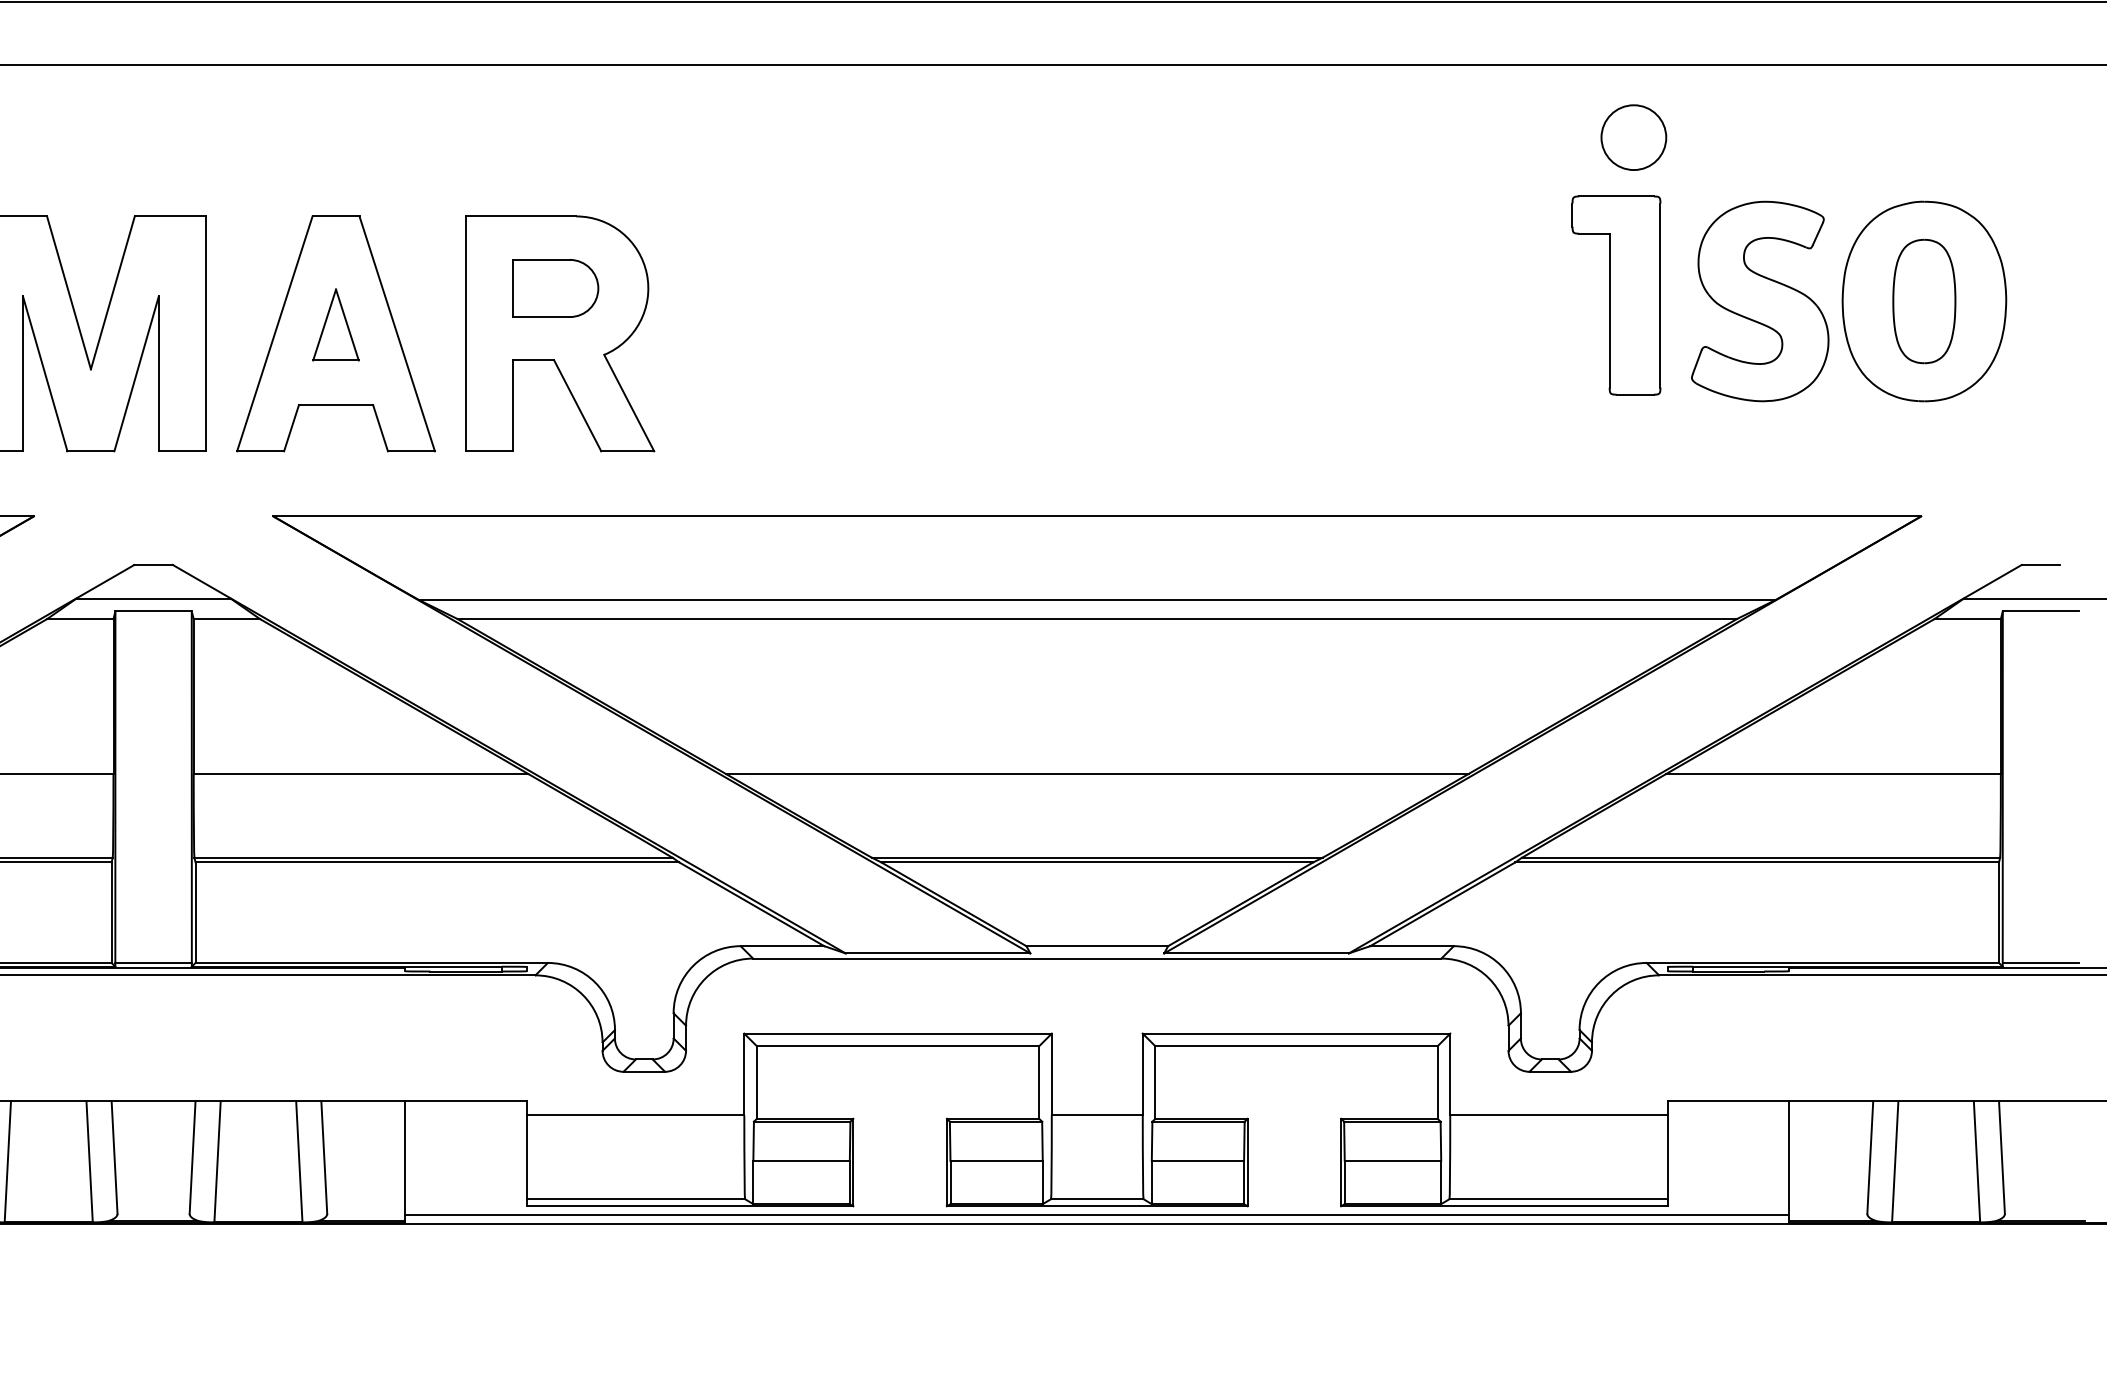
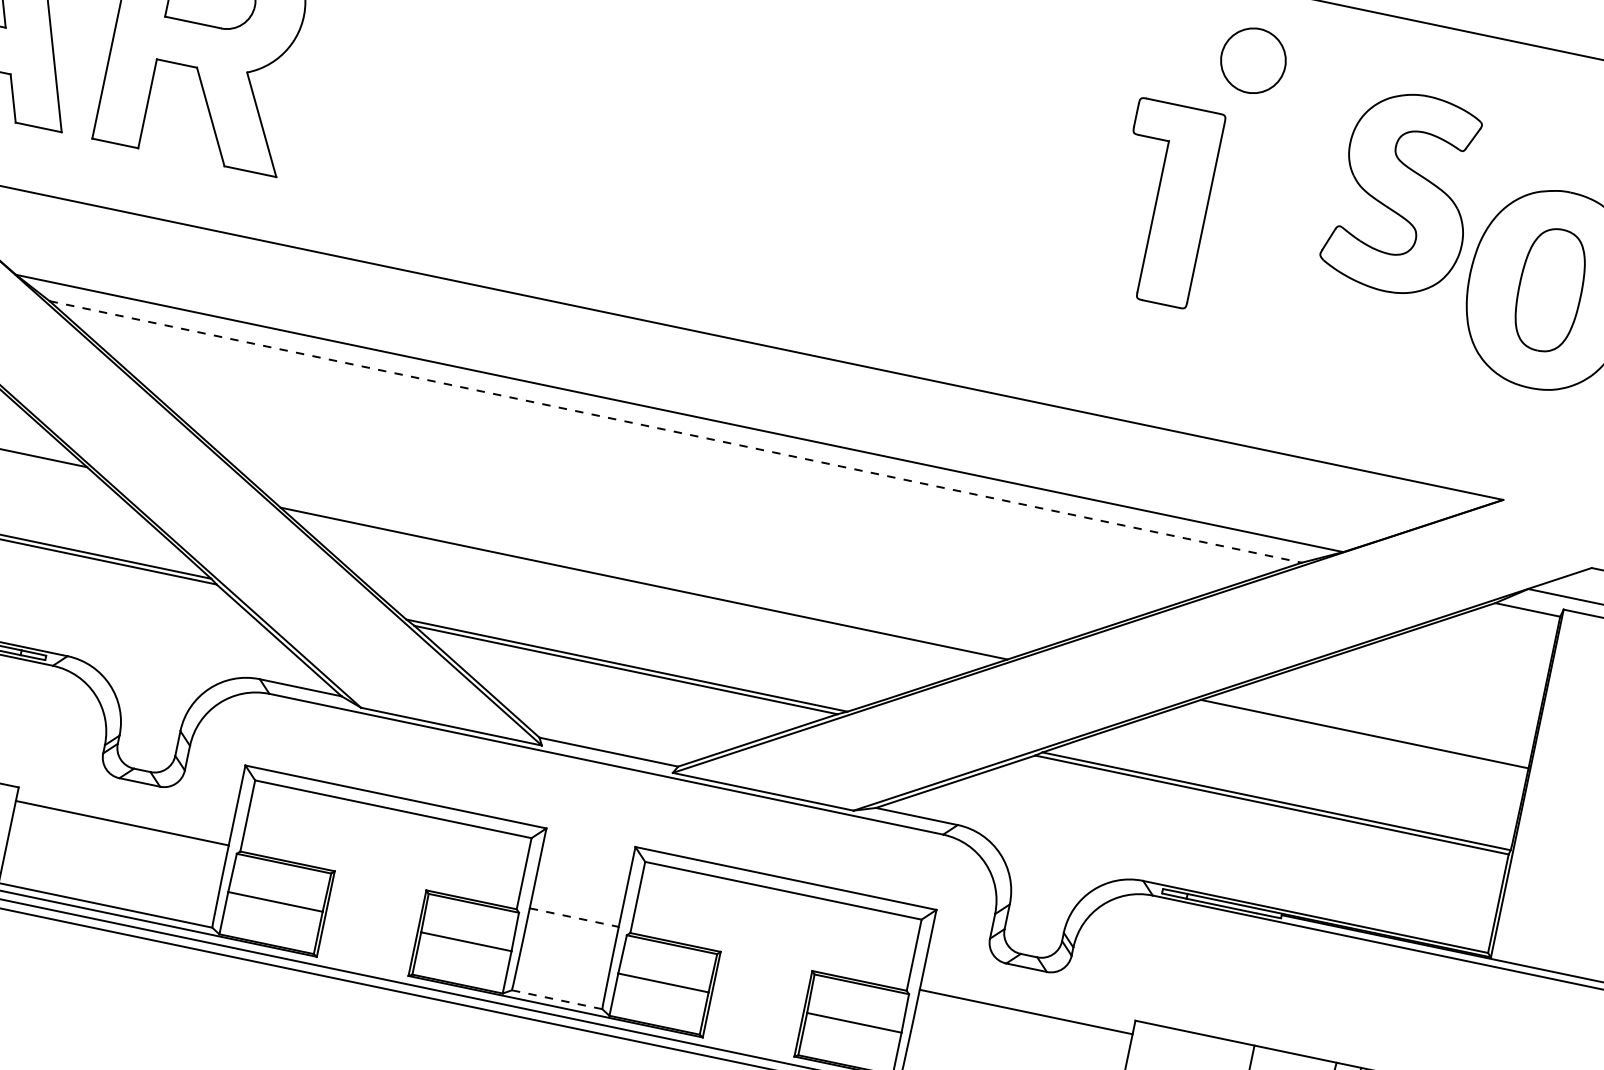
circle: (1633, 137) -> (1253, 60), moved
part: (1616, 295) -> (1163, 203), moved
part: (1760, 301) -> (1403, 193), moved
line: (1097, 619) -> (675, 432), solid -> dashed
line: (2040, 962) -> (1528, 960), removed
line: (1097, 1115) -> (574, 917), solid -> dashed
line: (1097, 1199) -> (557, 1000), solid -> dashed

